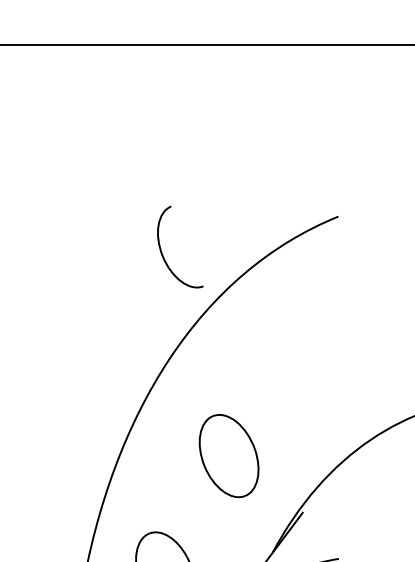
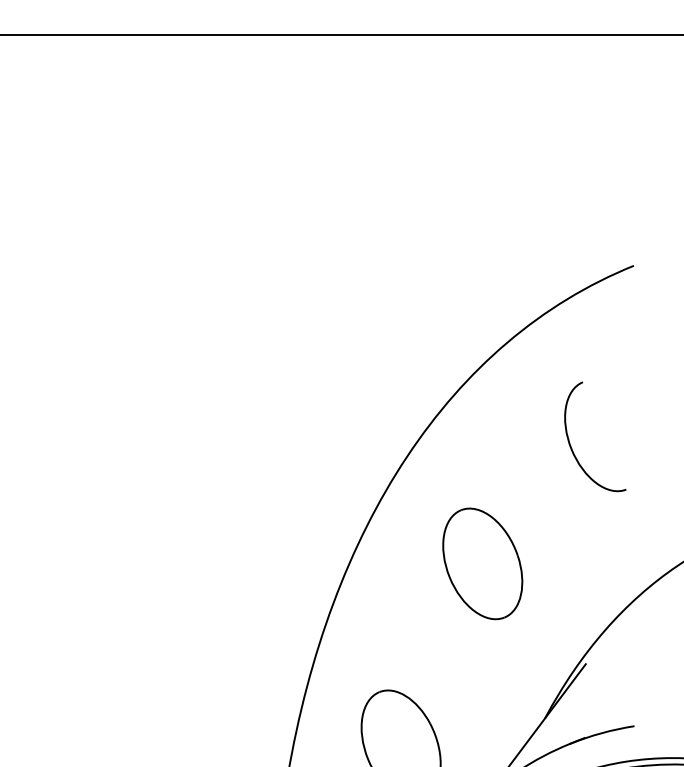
curve: (162, 253) -> (571, 445), moved
part: (228, 455) -> (482, 563), moved

